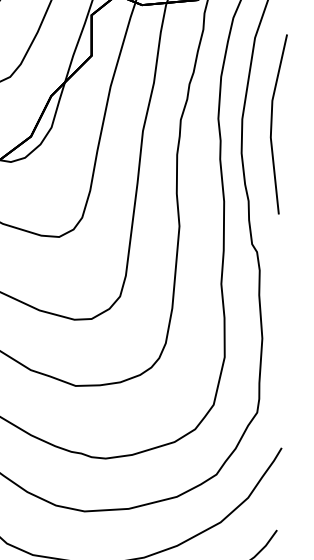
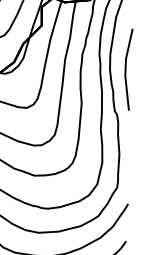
line: (273, 123) -> (126, 69), moved

